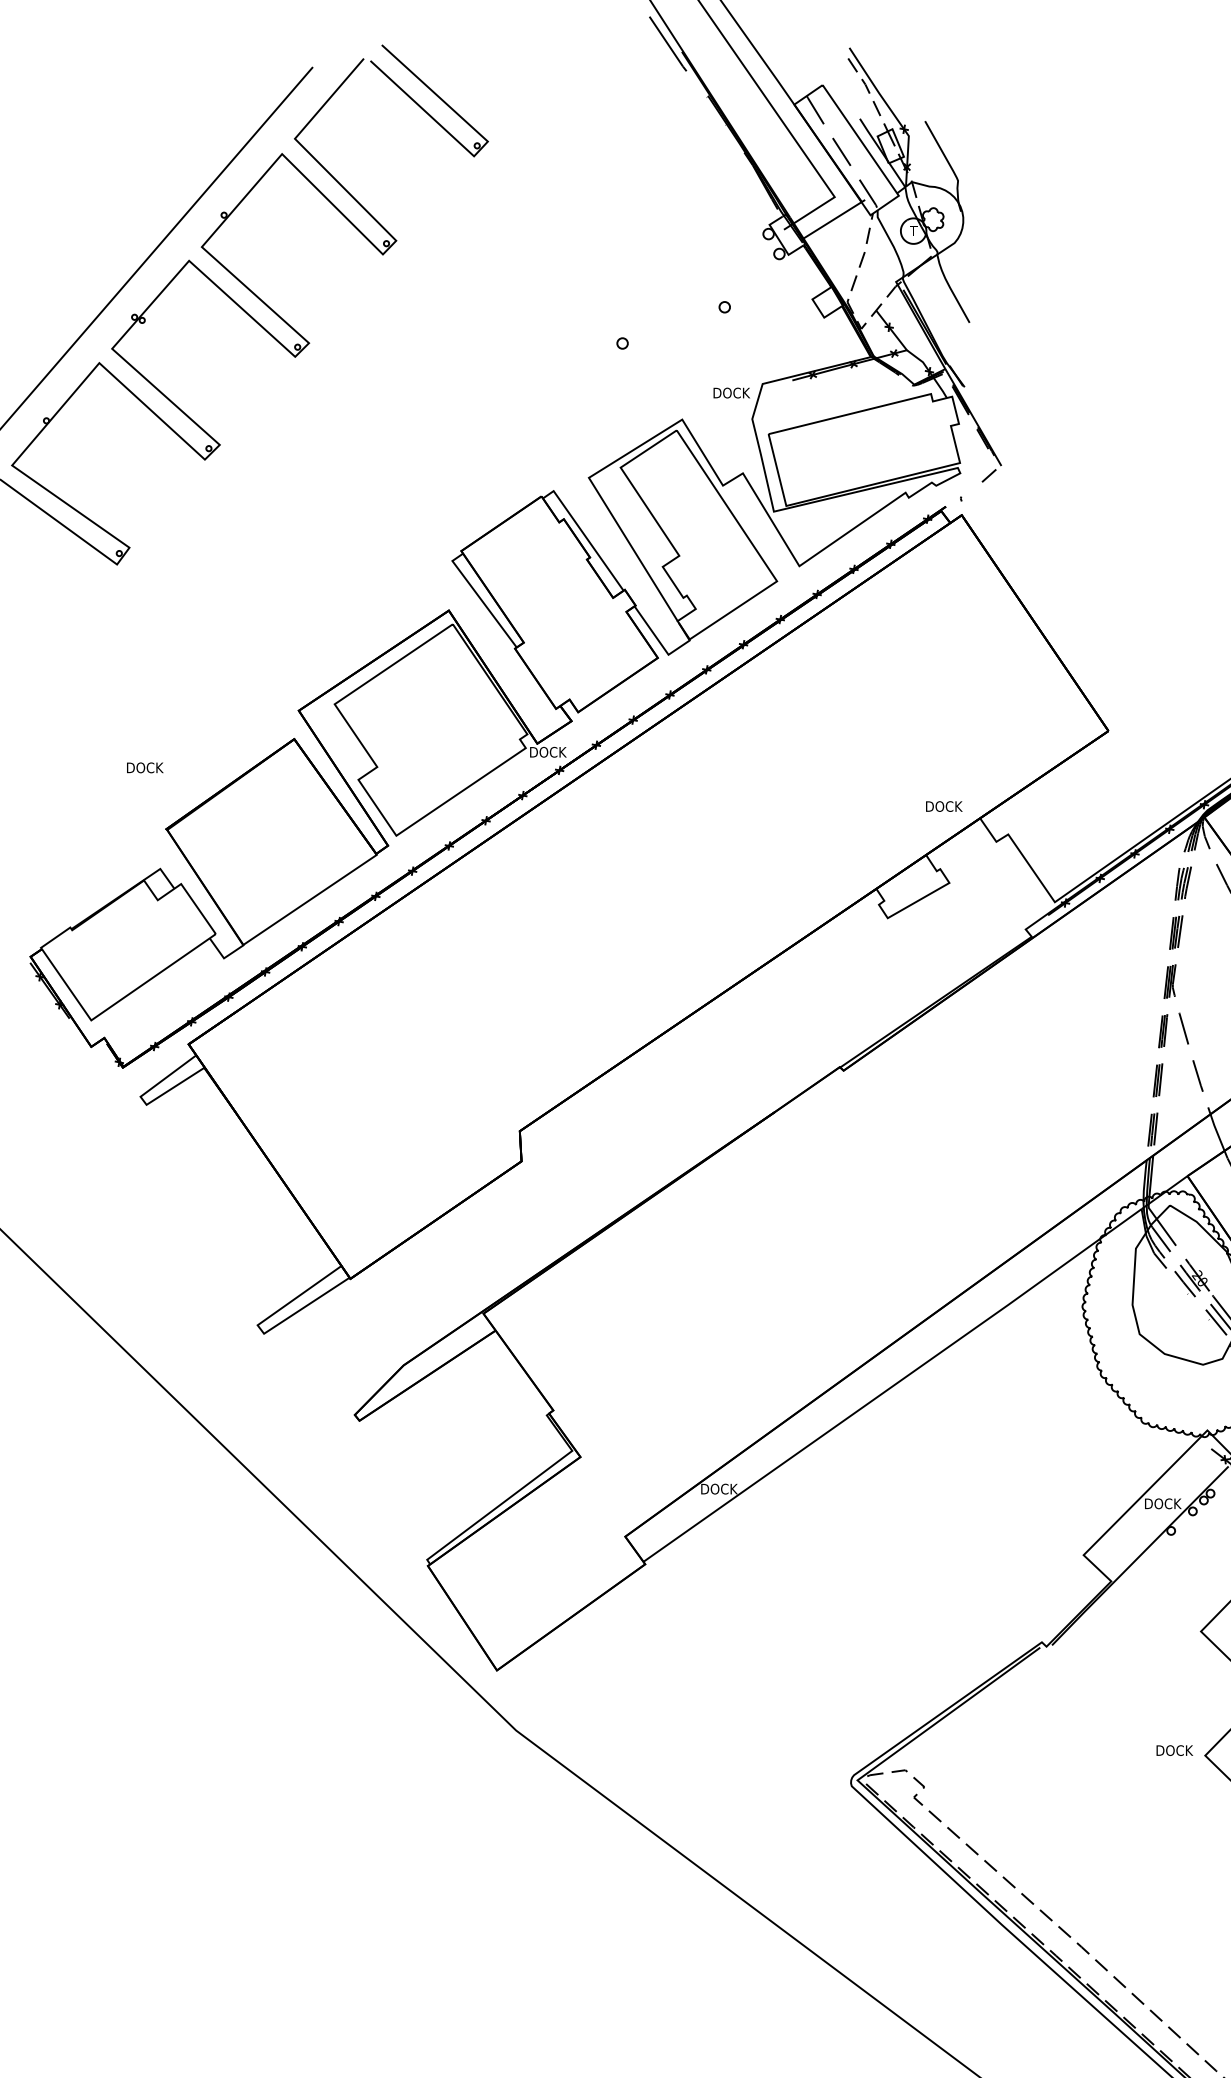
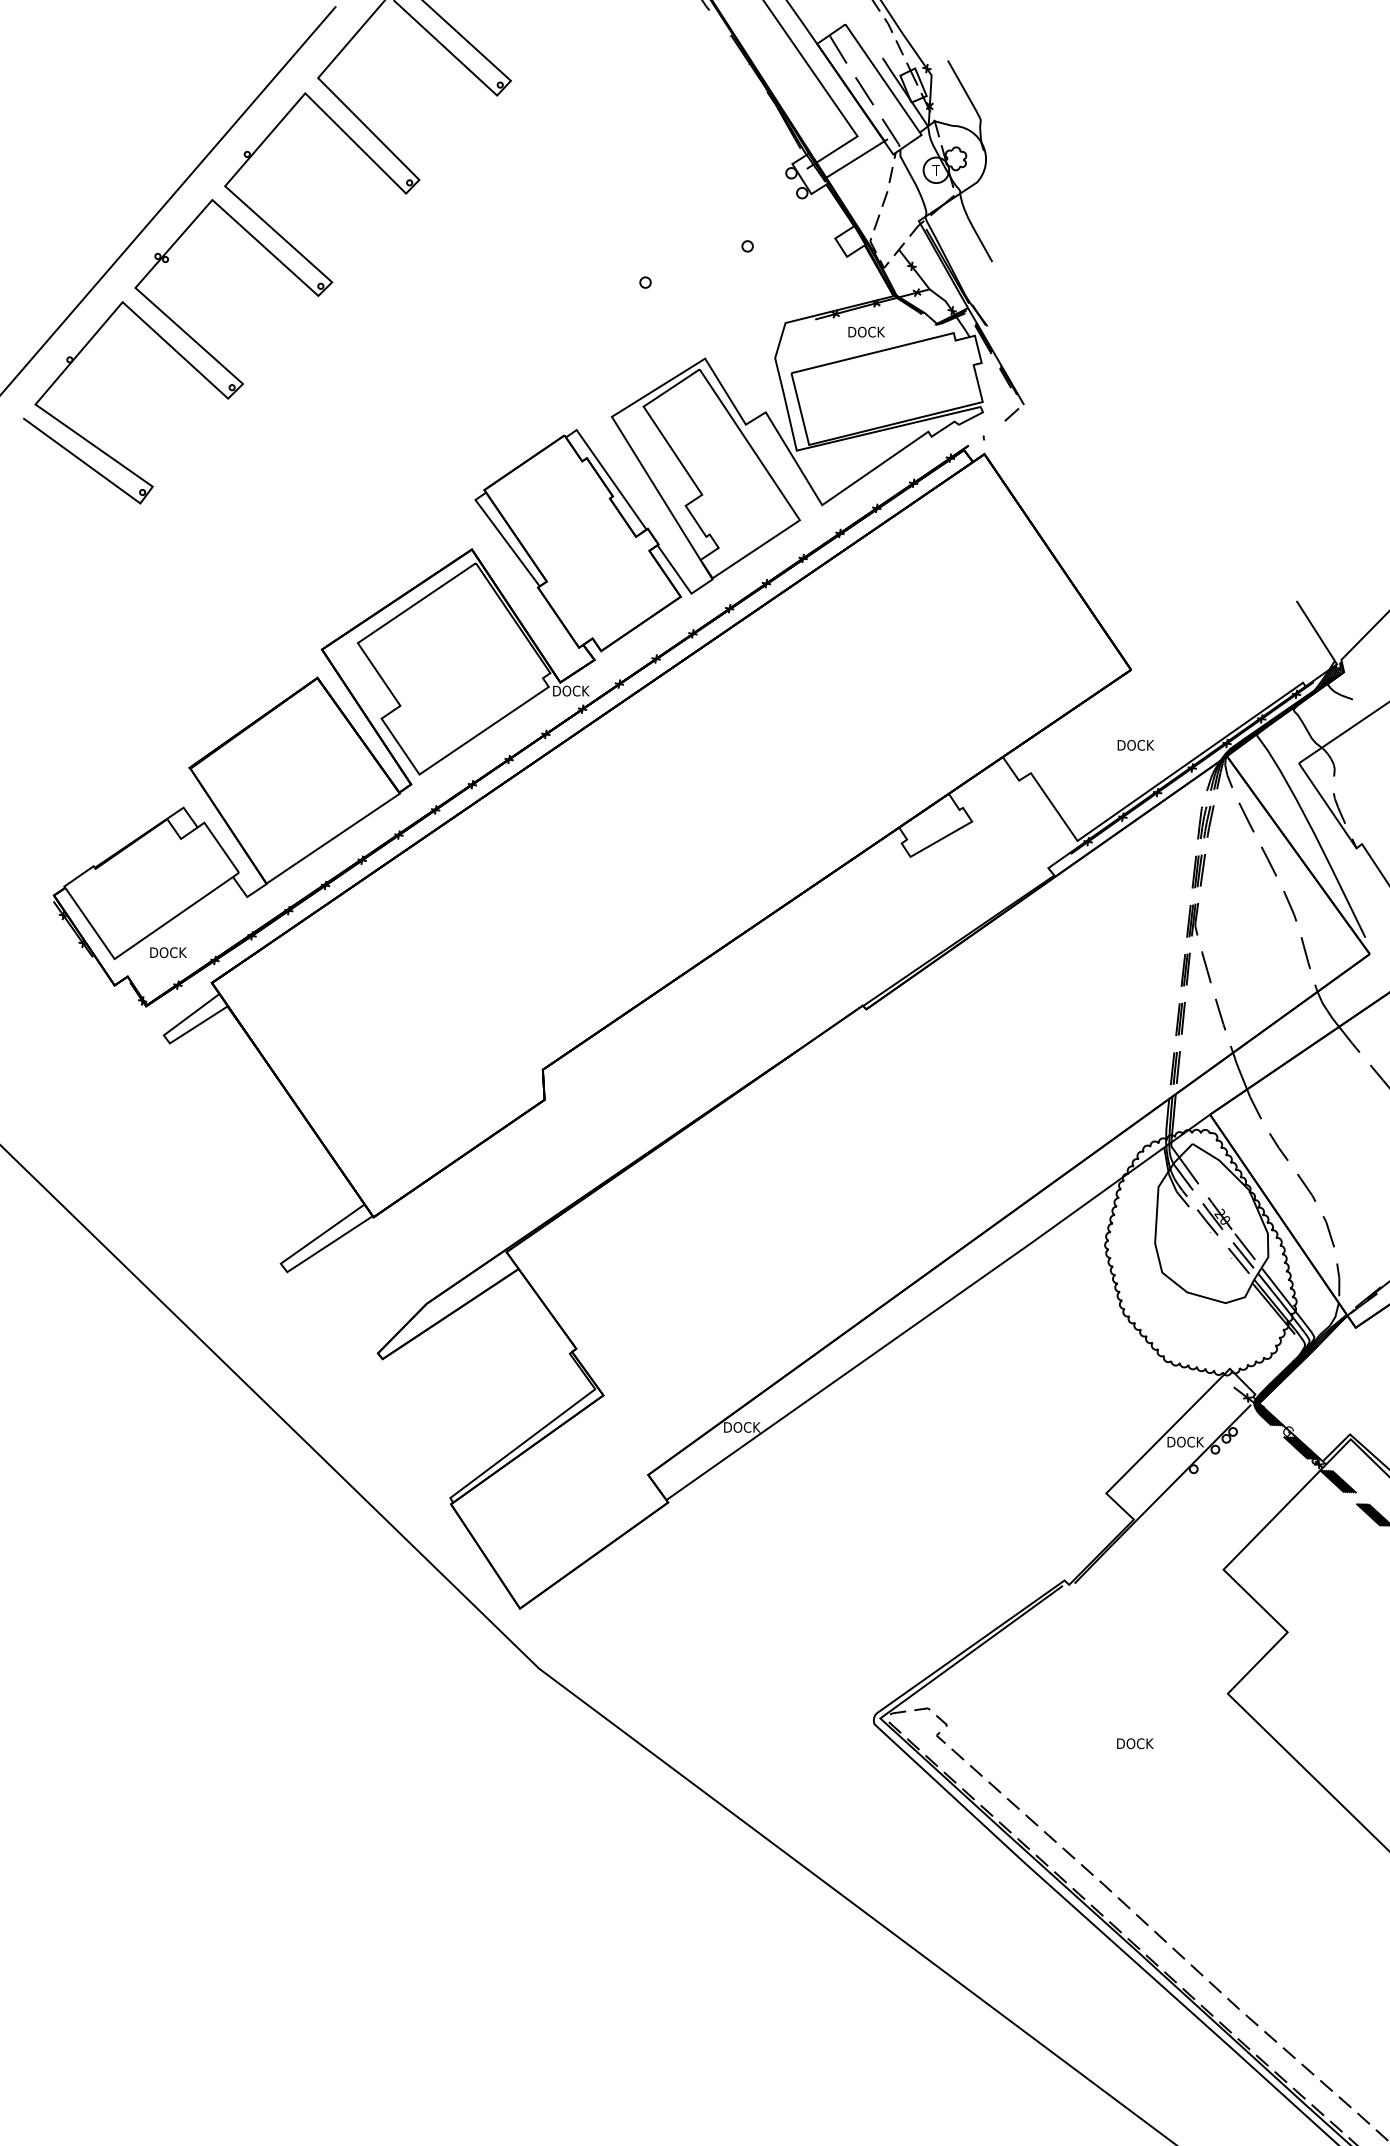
text: (731, 392) -> (866, 331), moved
text: (145, 767) -> (168, 952), moved
text: (943, 806) -> (1135, 745), moved
text: (1174, 1750) -> (1135, 1743), moved

